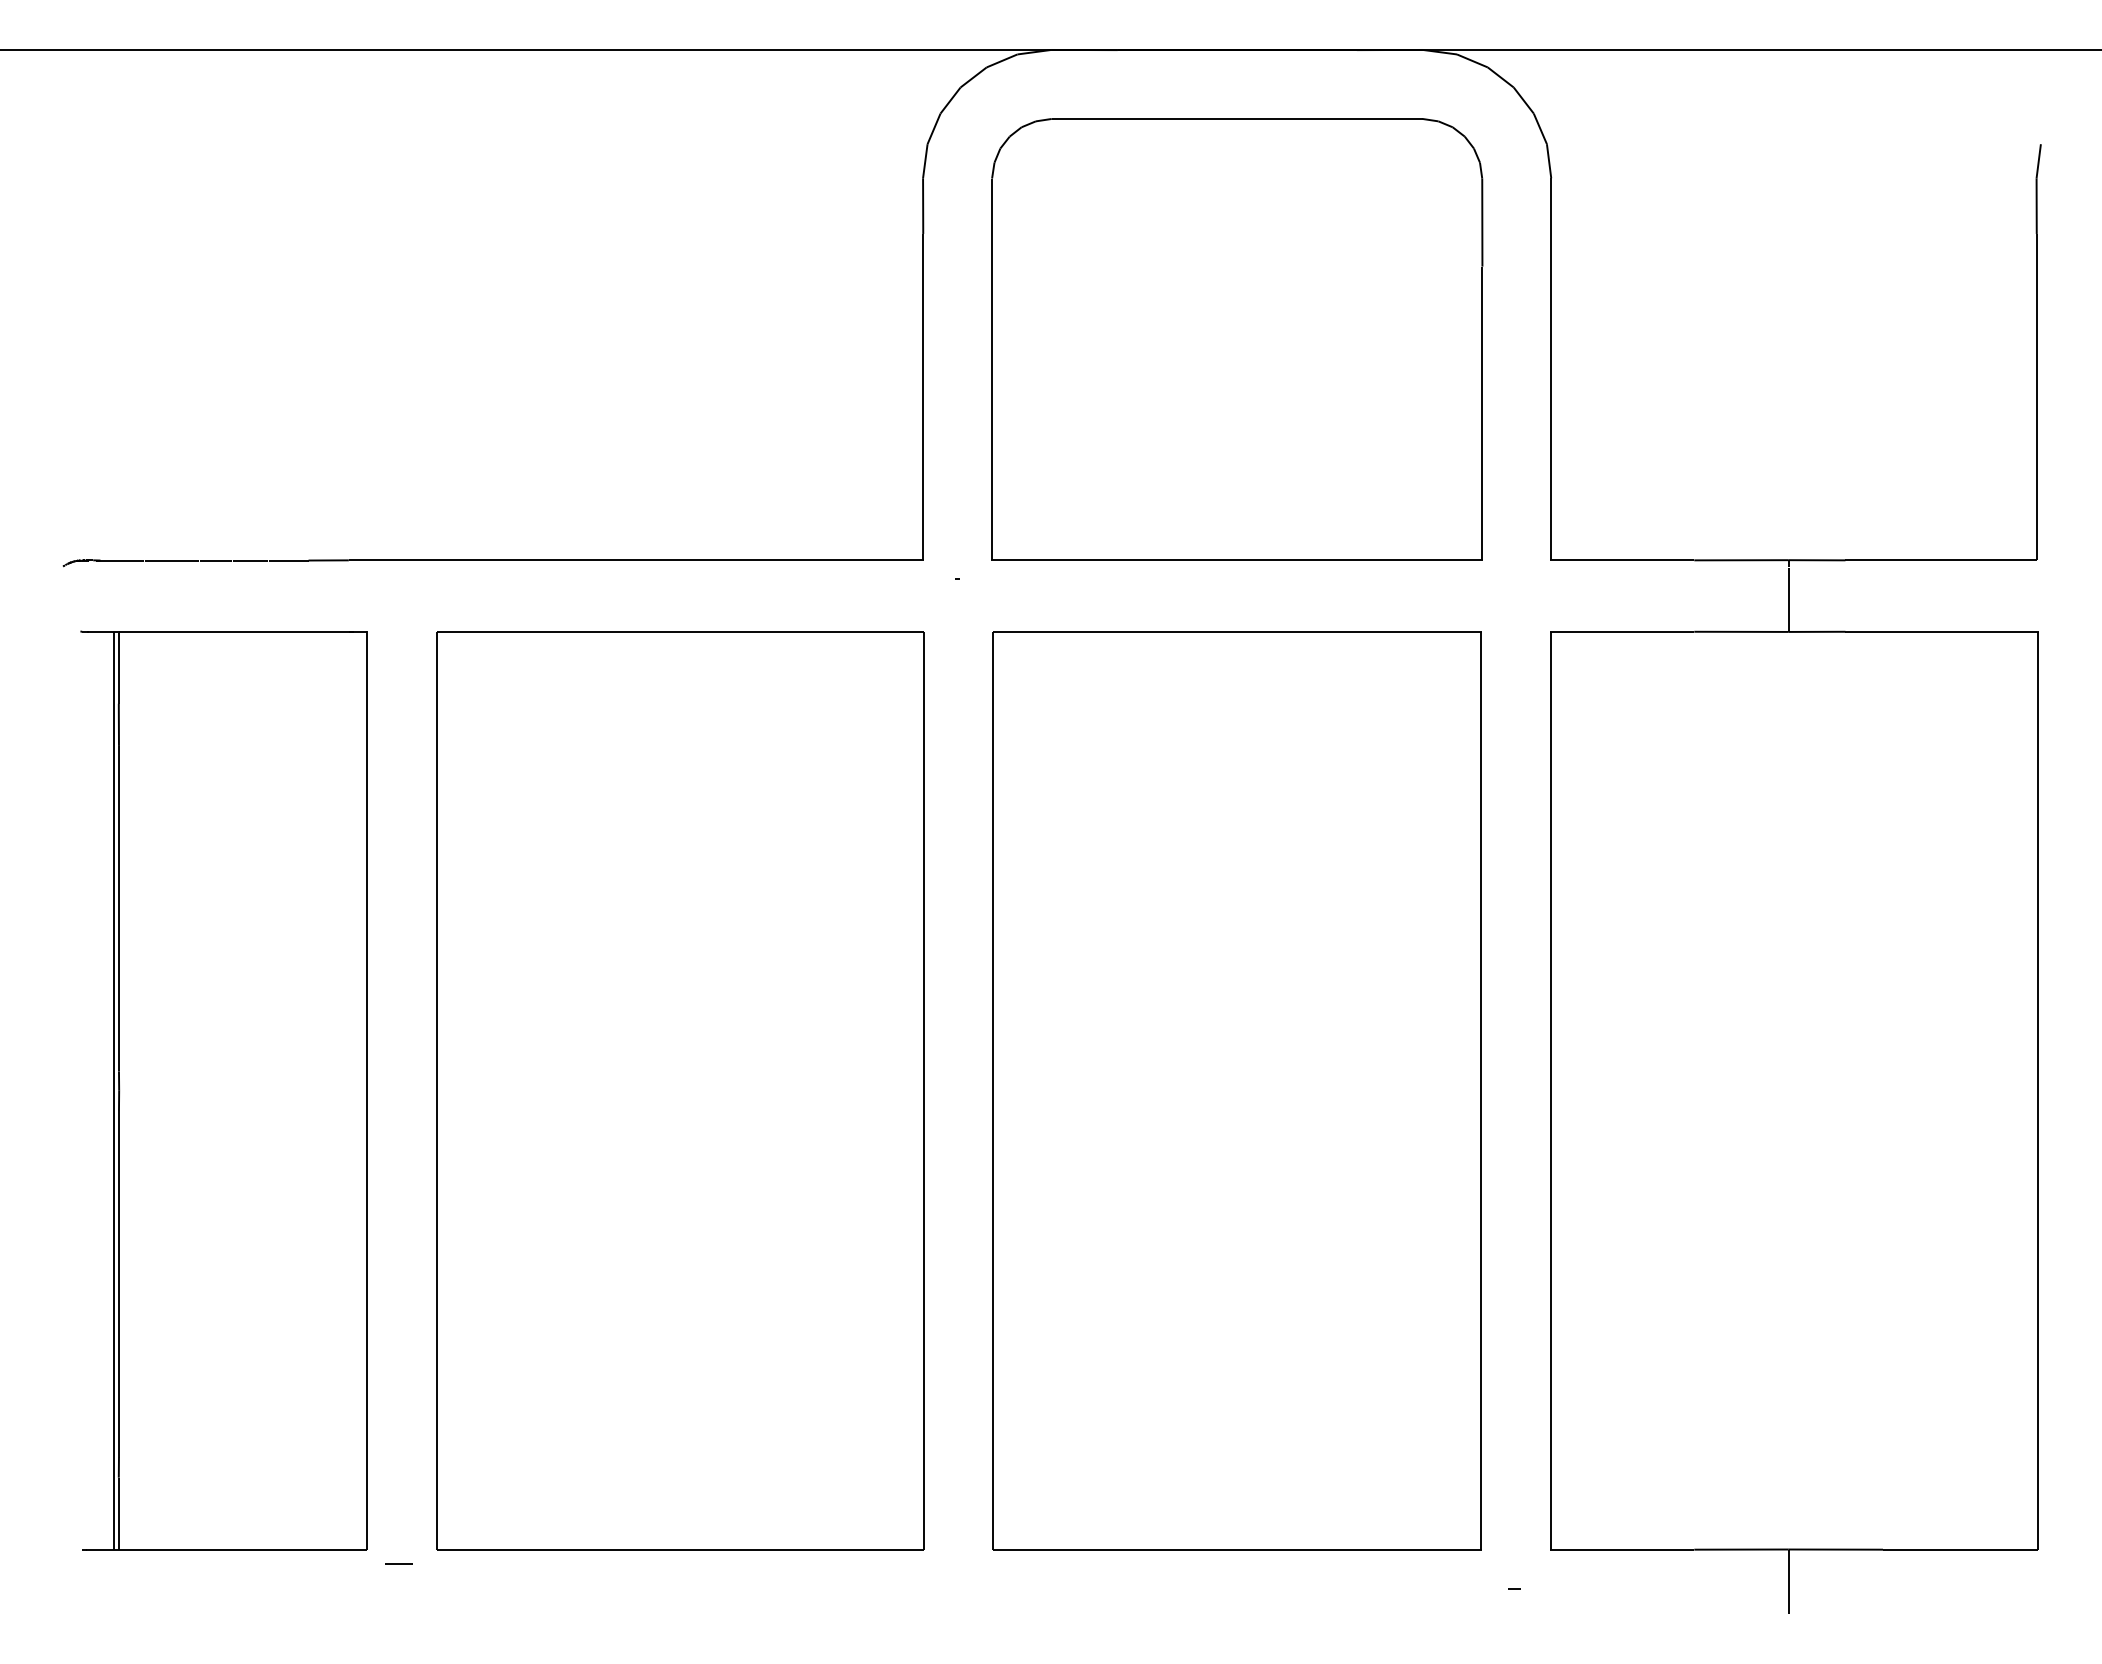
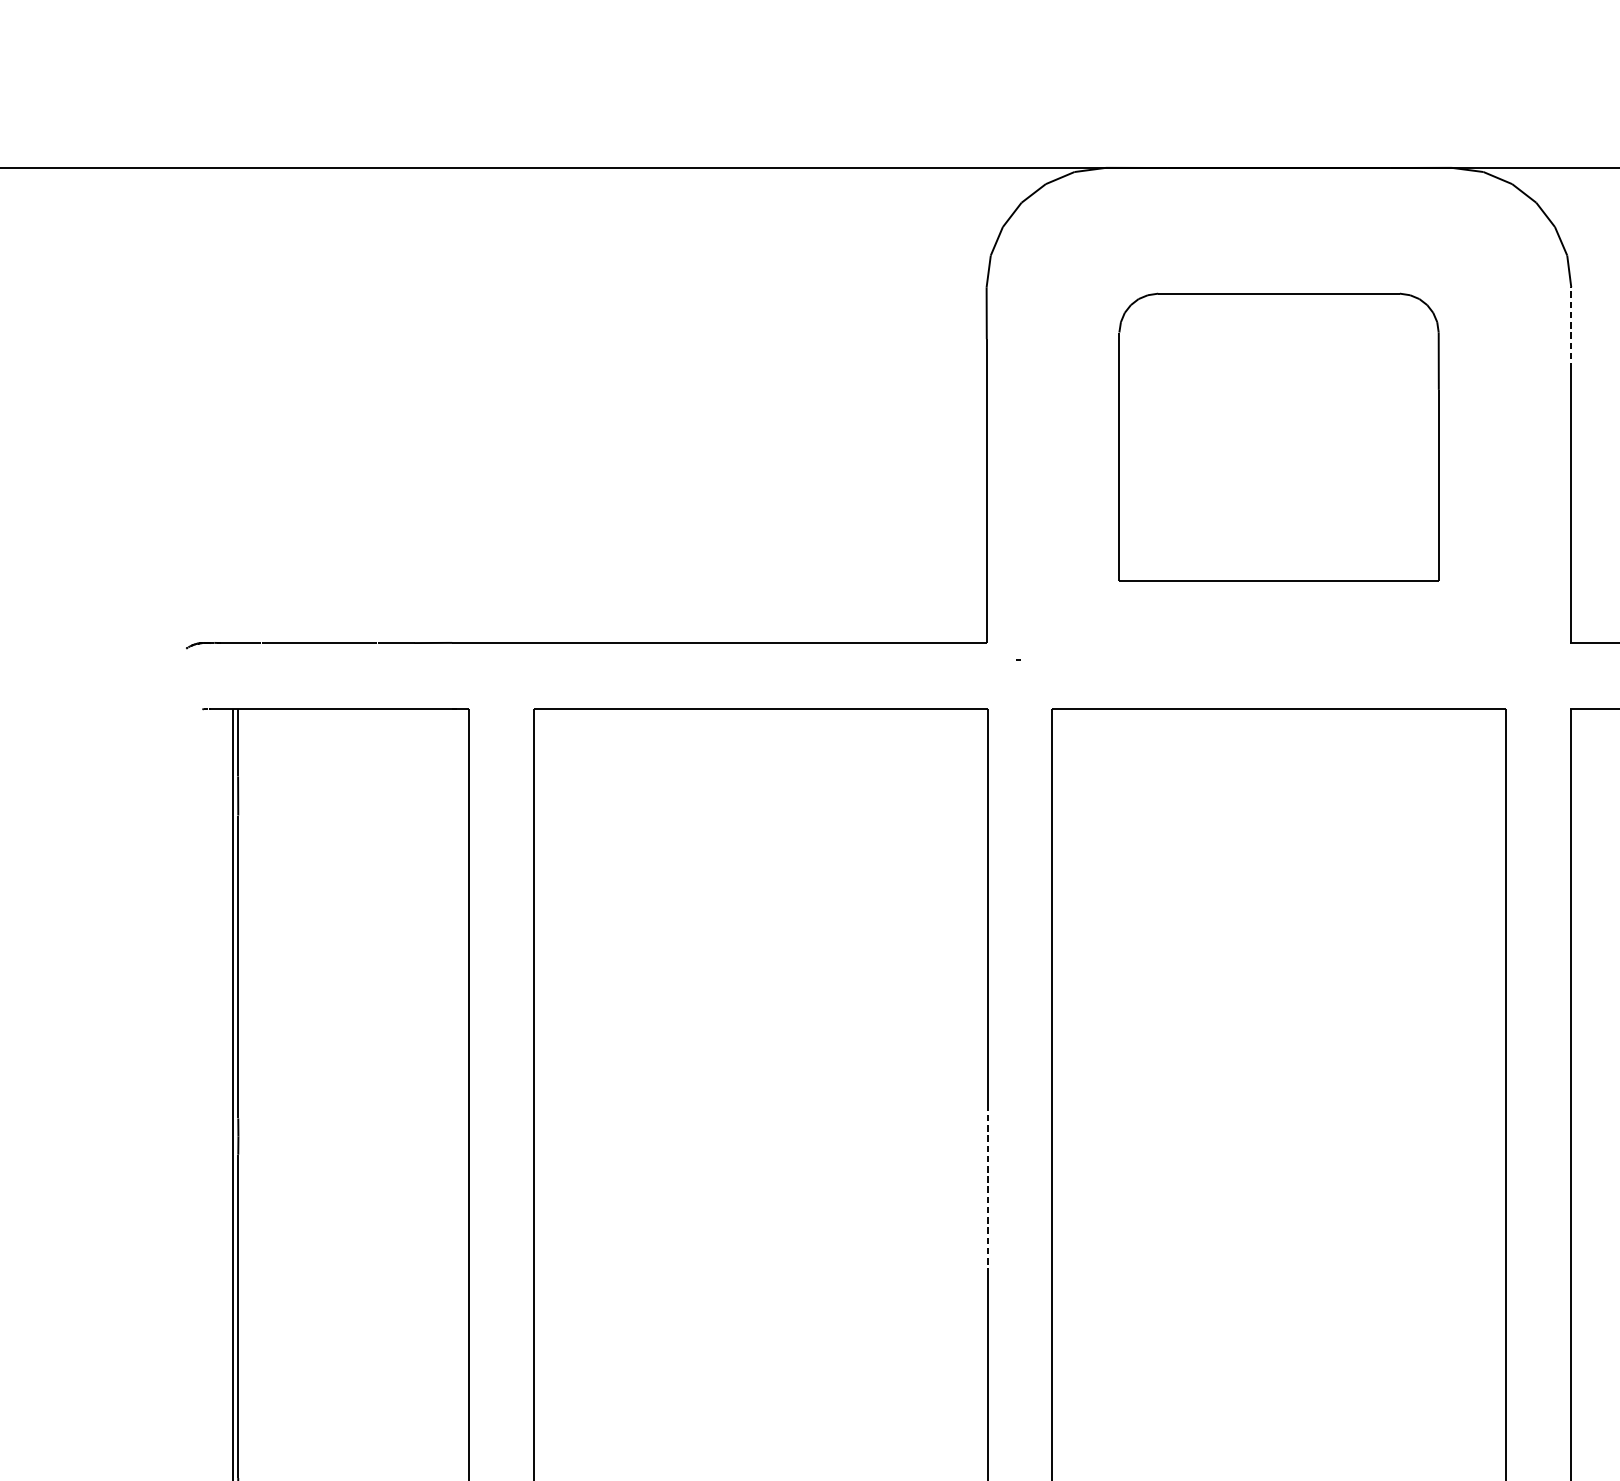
line: (1551, 221) -> (1571, 327), solid -> dashed
part: (1237, 339) -> (1279, 437), size x0.7
line: (924, 1146) -> (987, 1188), solid -> dashed

